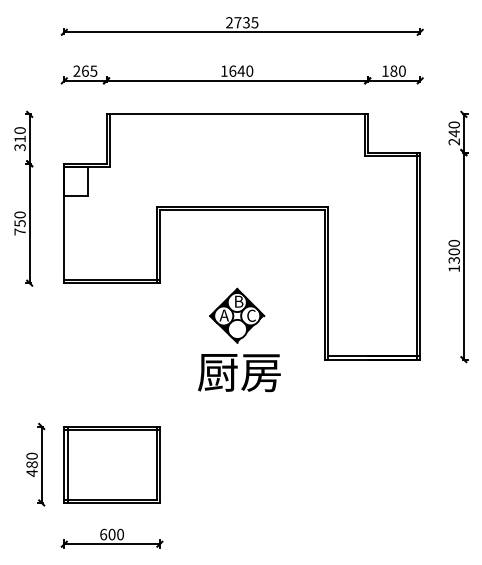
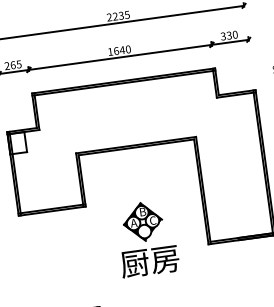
text: (237, 22) -> (115, 16), 2735 -> 2235
text: (389, 70) -> (226, 35), 180 -> 330
line: (236, 117) -> (123, 83), added
line: (67, 223) -> (15, 173), added

